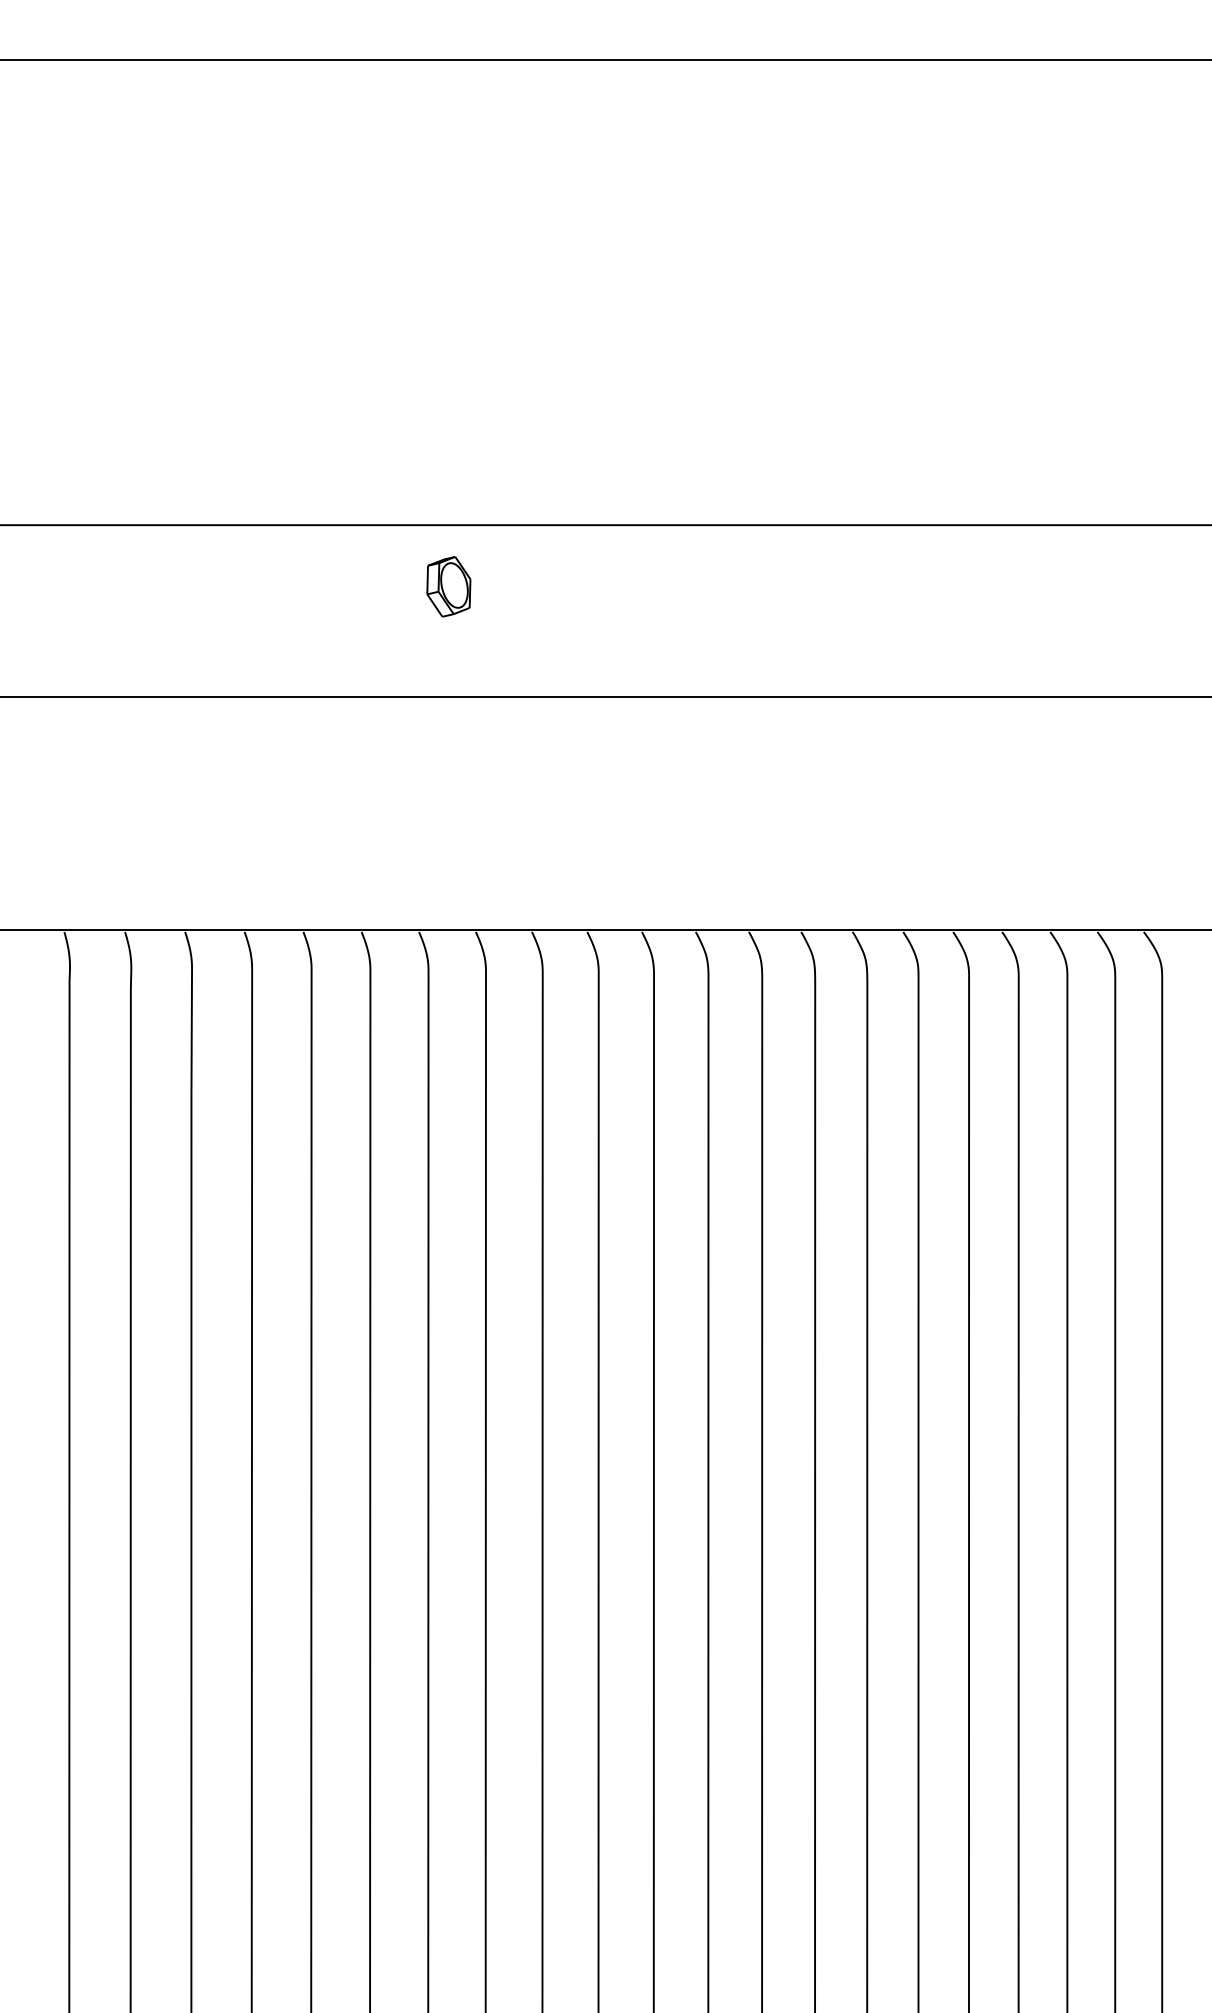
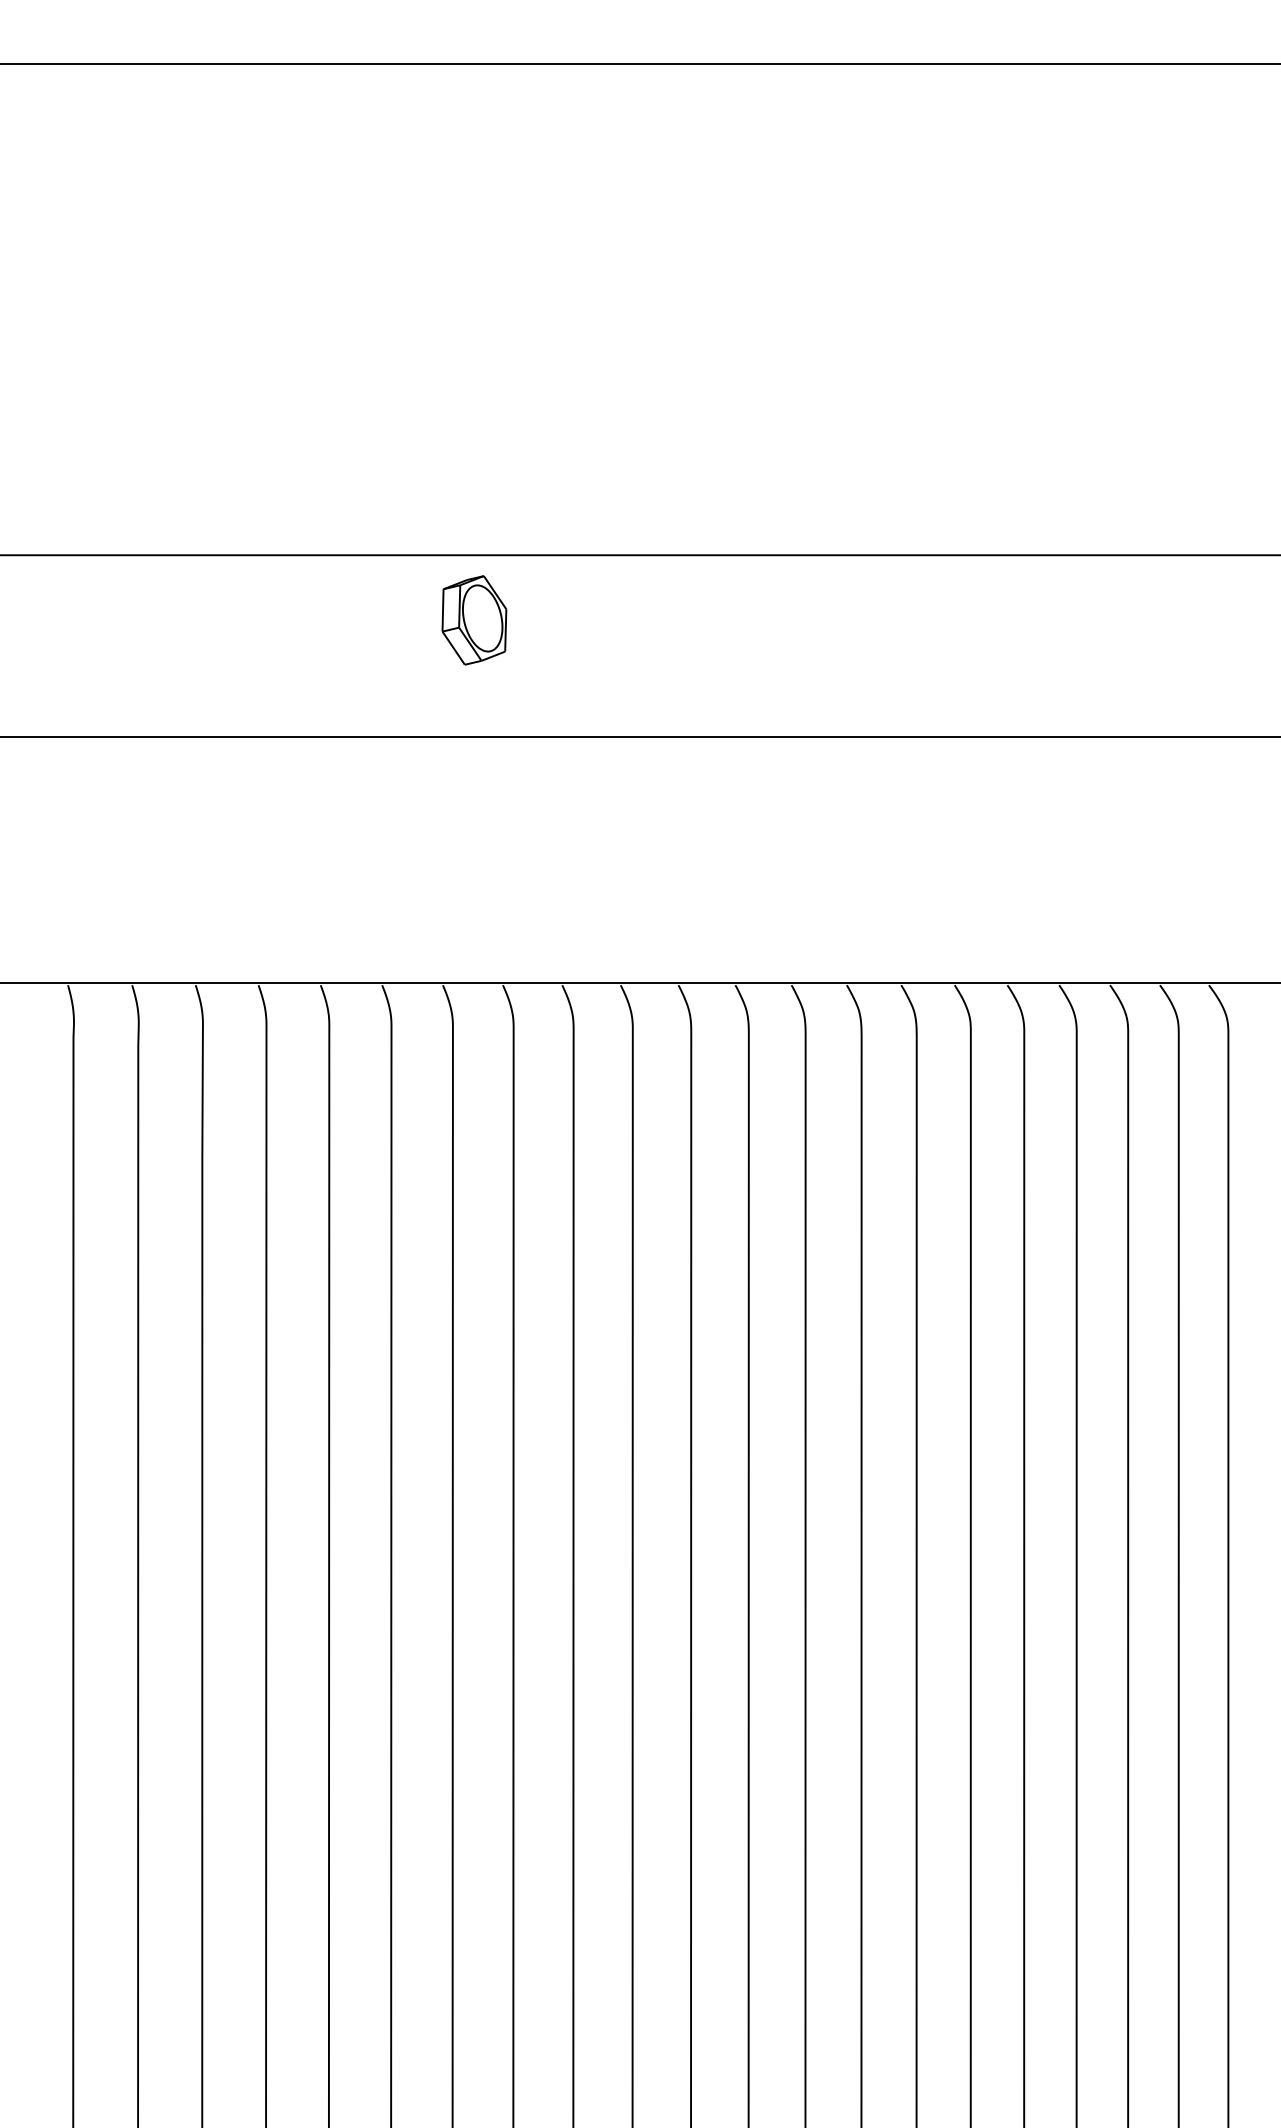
part: (448, 586) -> (474, 620), size x1.4

